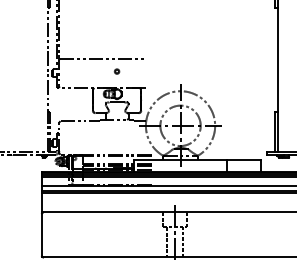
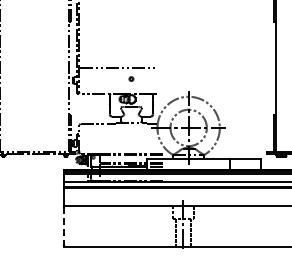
line: (41, 235) -> (63, 226), solid -> dashed

